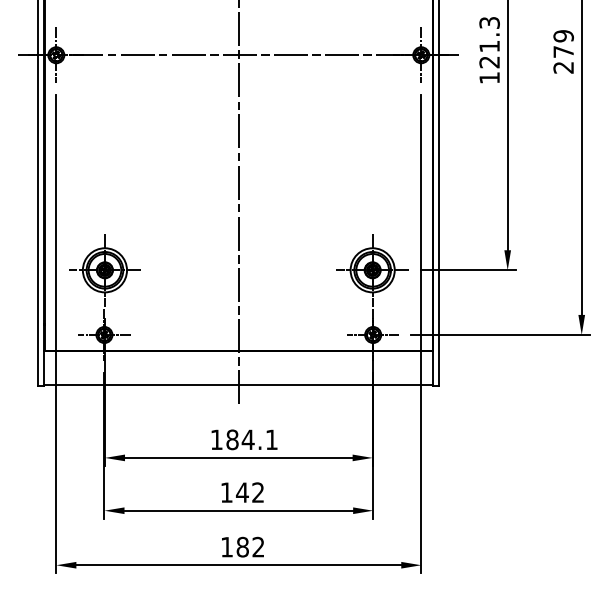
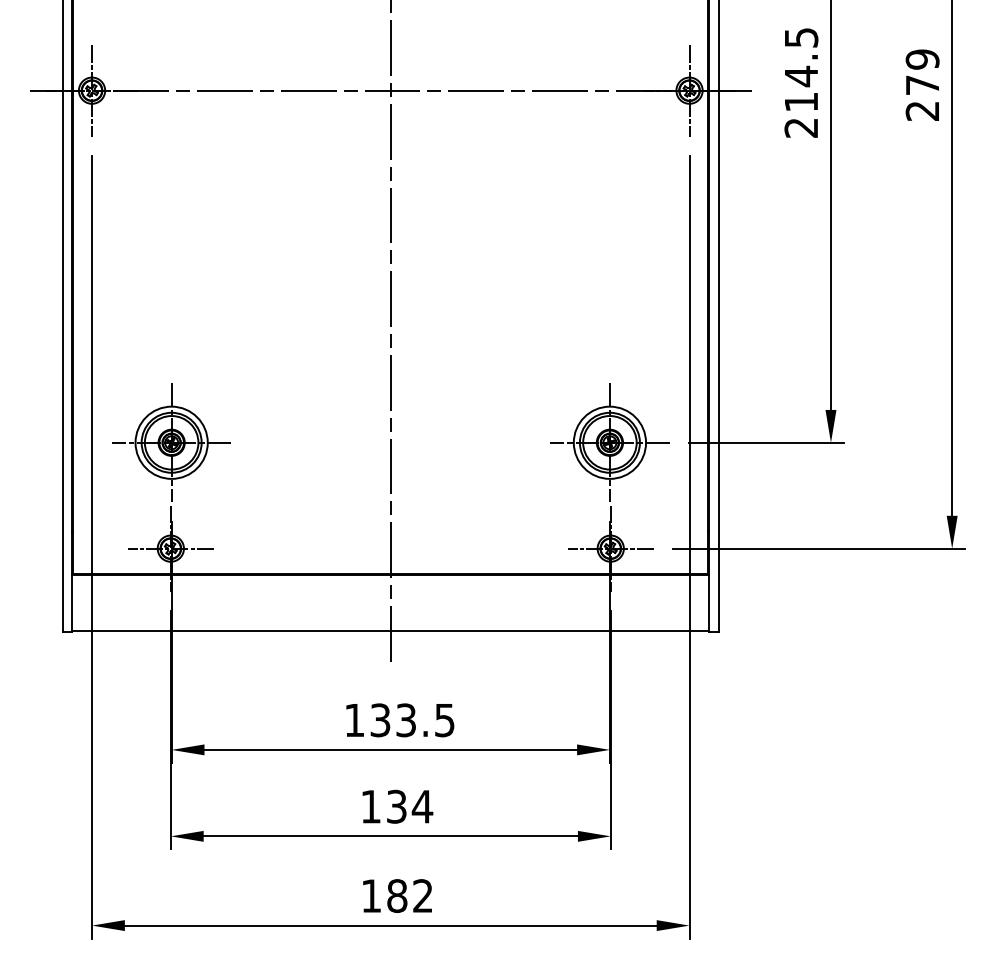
text: (489, 50) -> (801, 82), 121.3 -> 214.5
text: (251, 439) -> (411, 719), 184.1 -> 133.5
text: (250, 492) -> (409, 806), 142 -> 134

